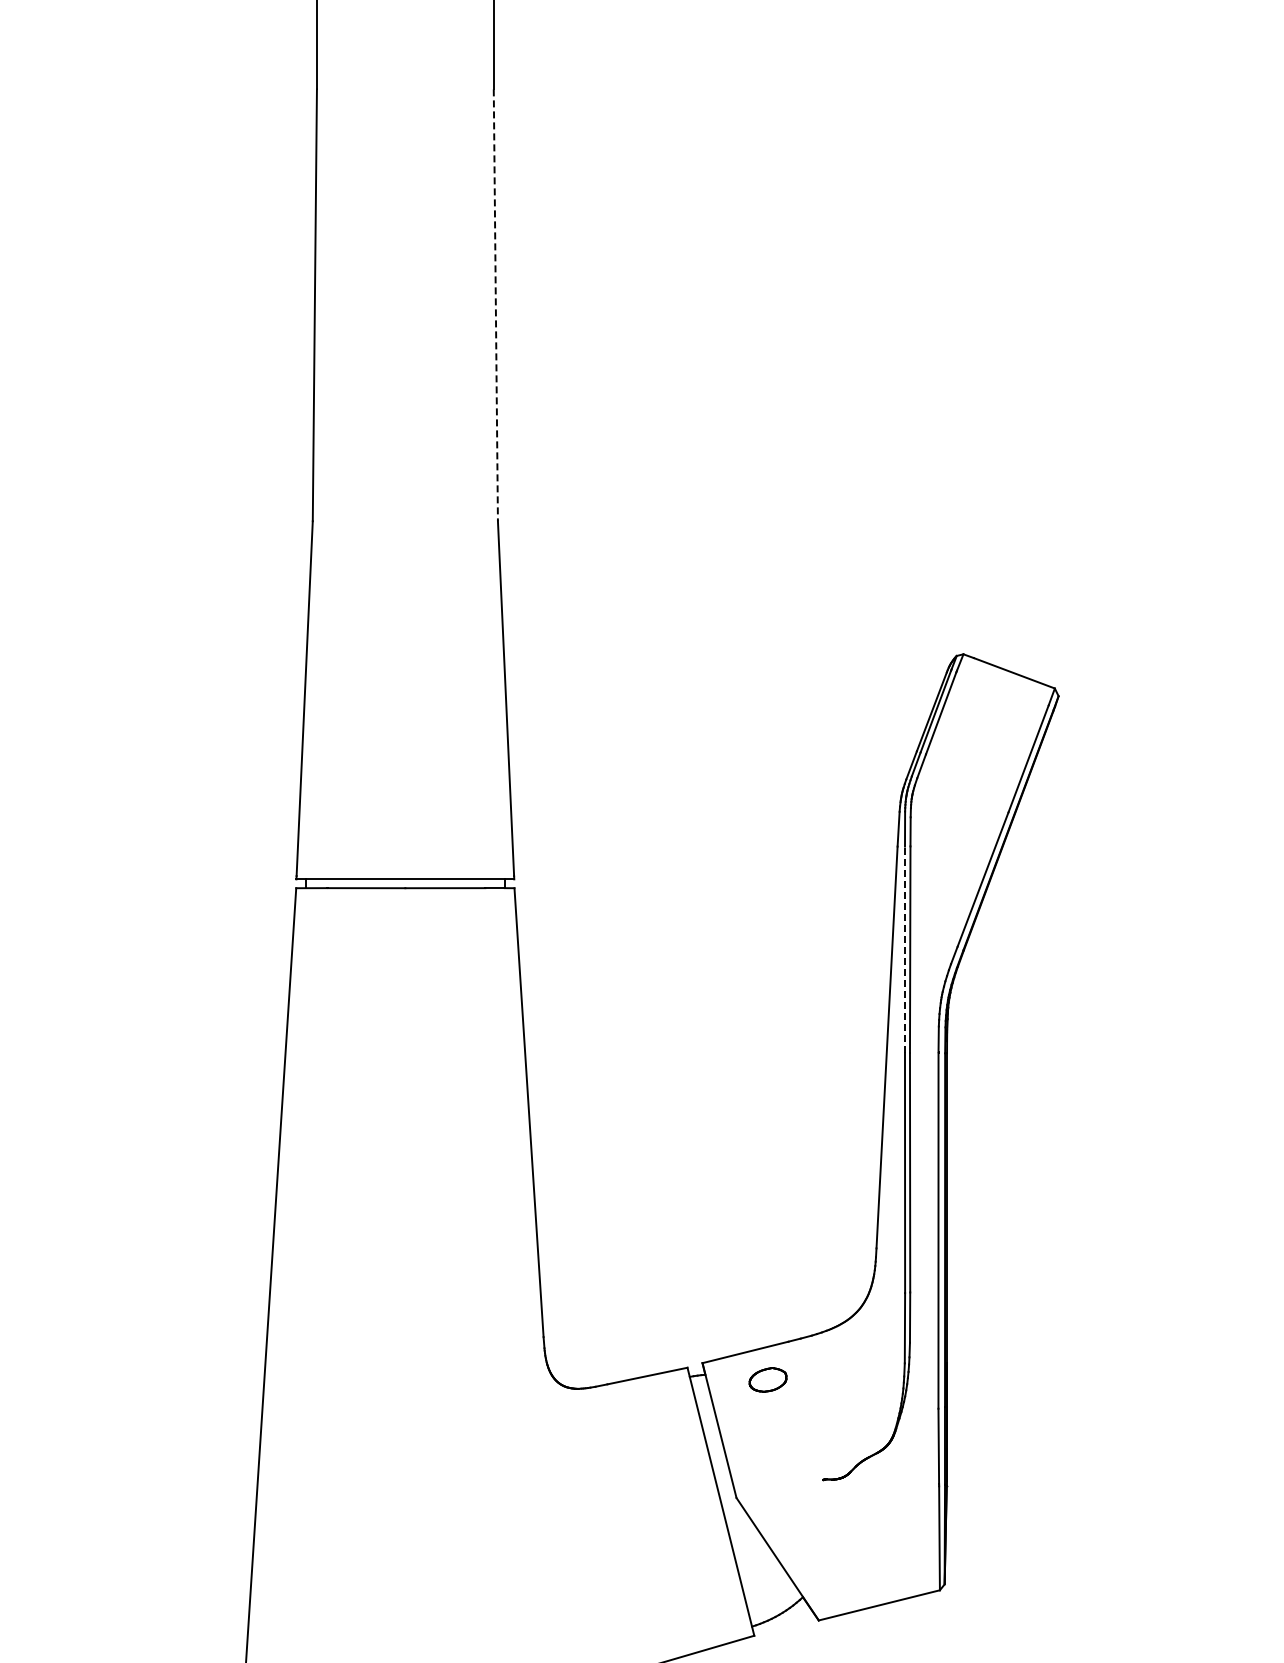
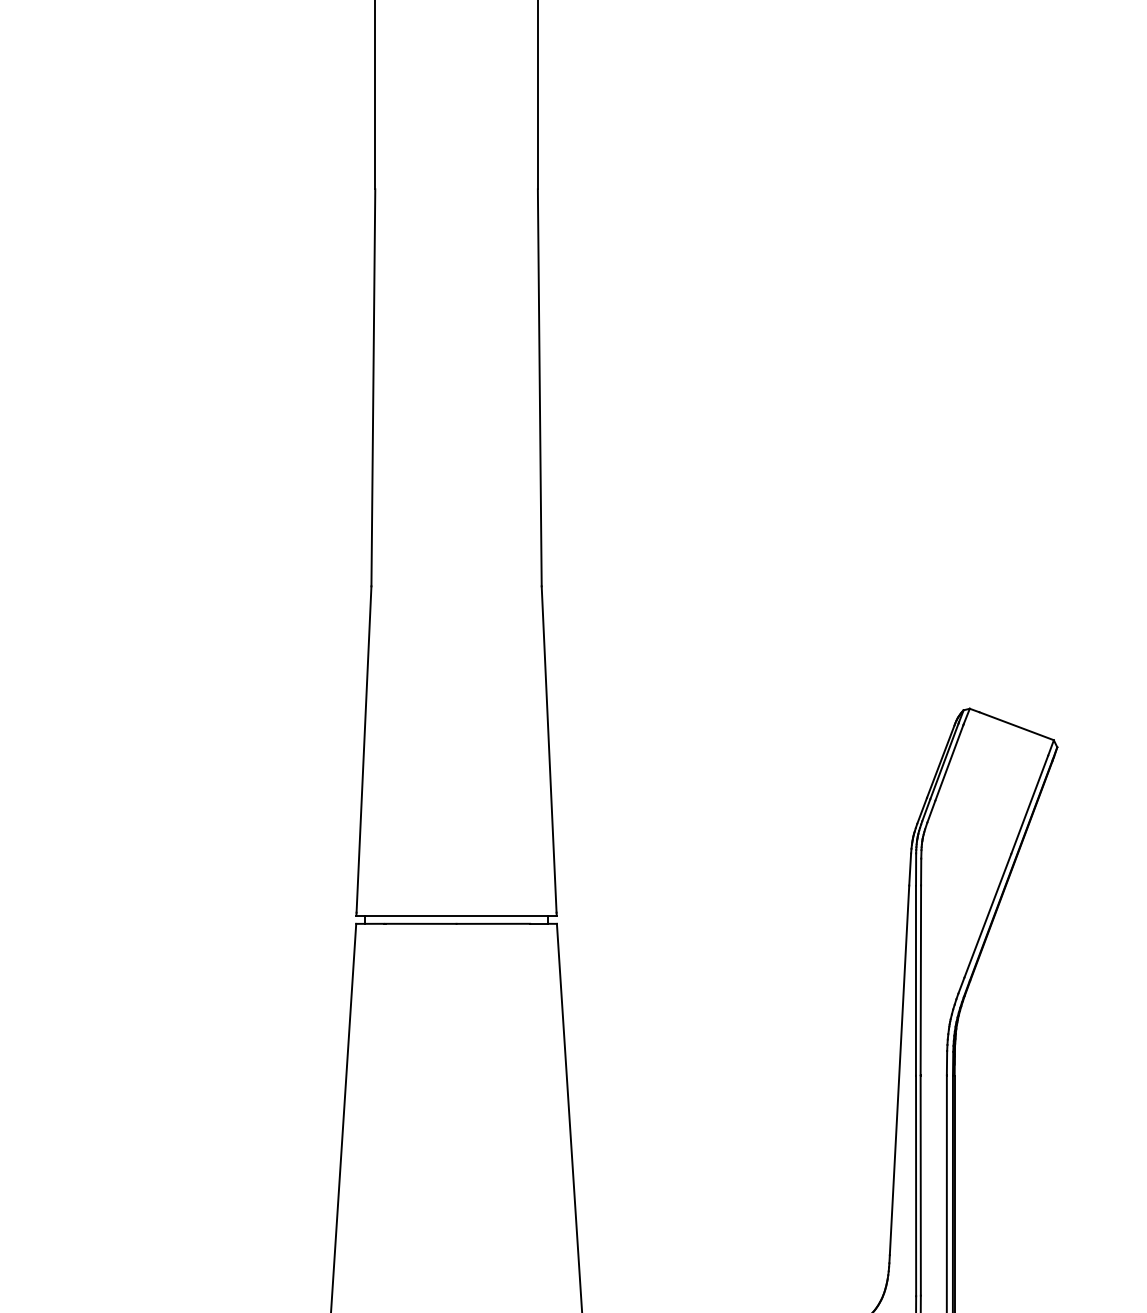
line: (495, 305) -> (539, 388), dashed -> solid
line: (904, 949) -> (915, 980), dashed -> solid

